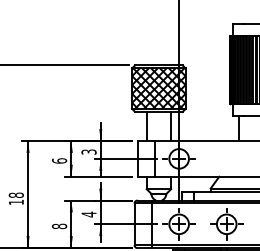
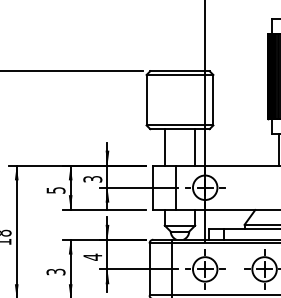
hatch: (158, 88) -> (179, 99), removed
text: (59, 160) -> (55, 189), 6 -> 5
text: (59, 226) -> (55, 272), 8 -> 3

